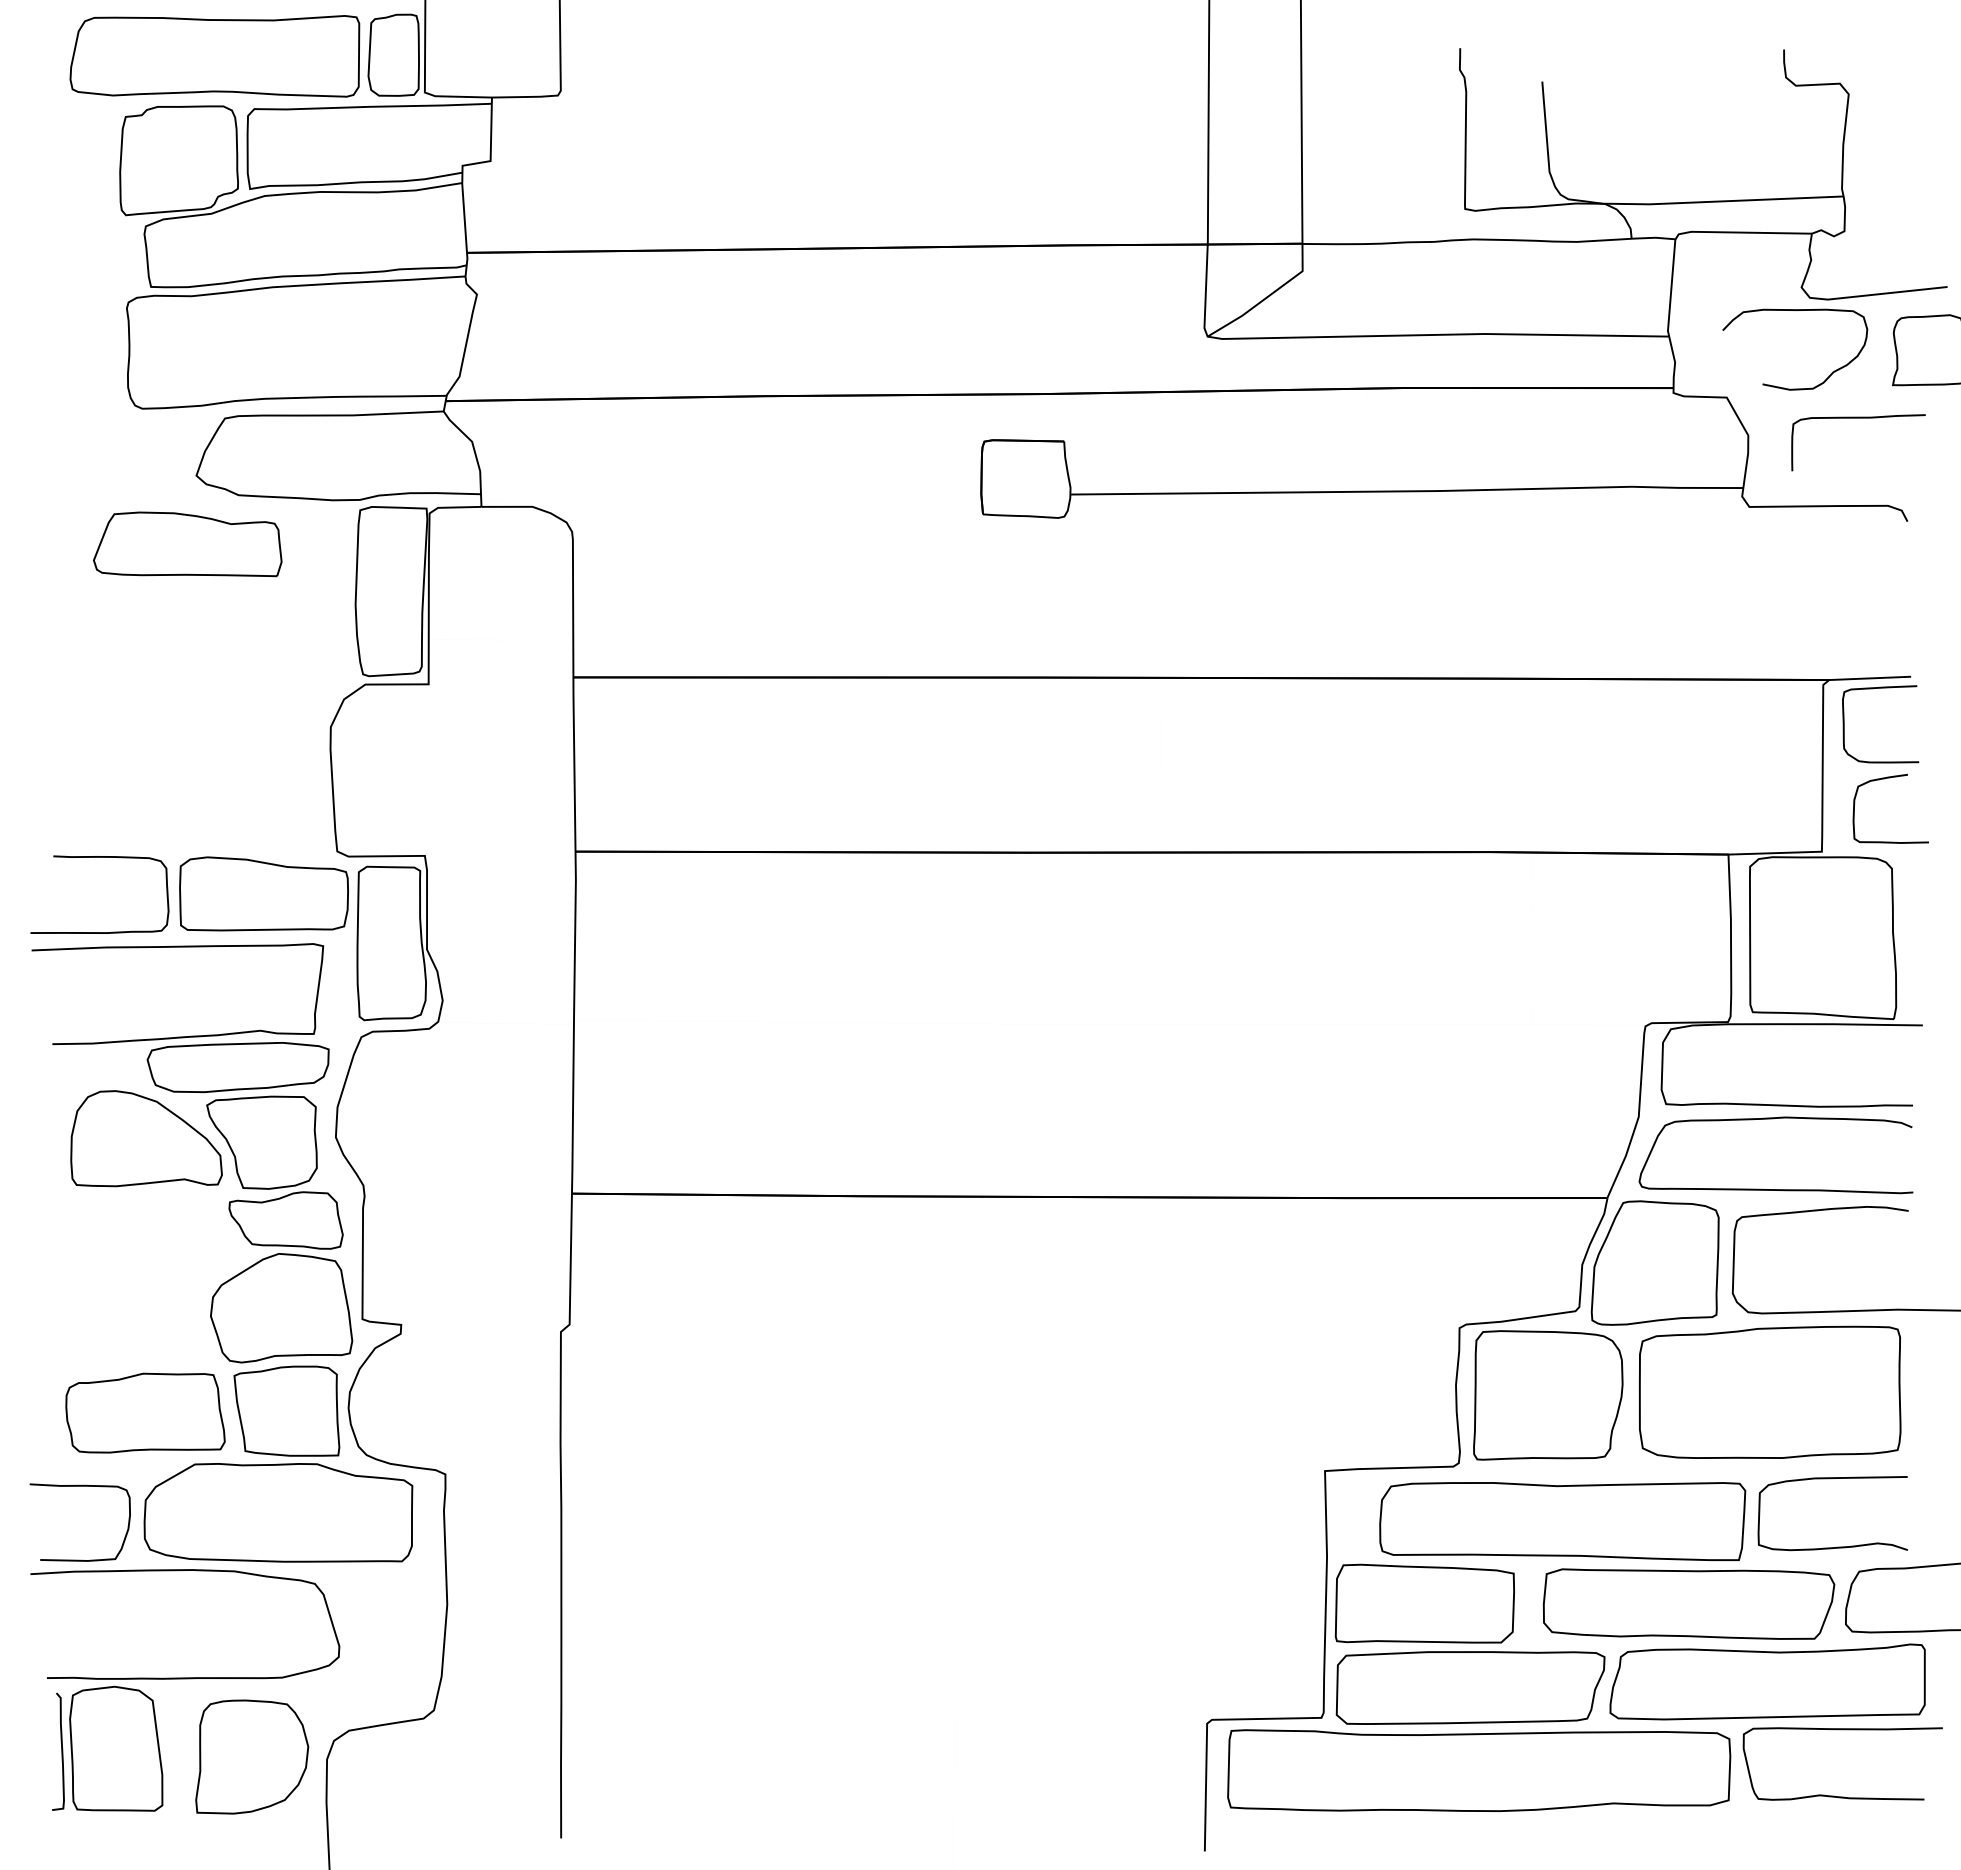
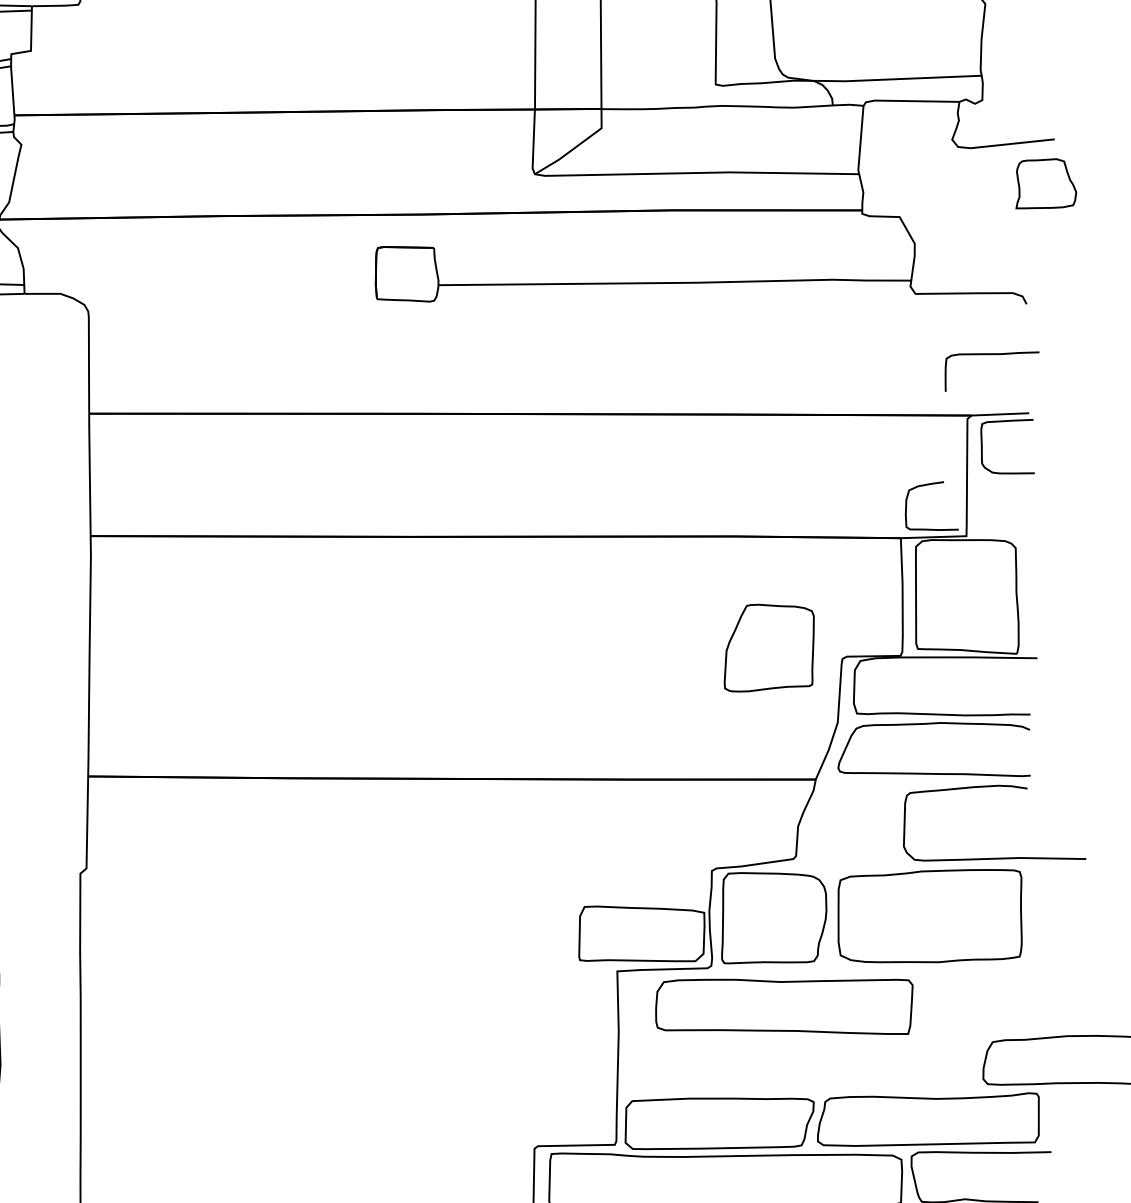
curve: (1795, 310) -> (947, 155), removed
curve: (1858, 418) -> (992, 354), moved
curve: (1884, 779) -> (927, 485), moved
part: (1654, 1262) -> (768, 647), moved
curve: (1837, 1546) -> (977, 1024), removed
part: (1424, 1603) -> (641, 933), moved
part: (1688, 1603) -> (872, 1064), removed

